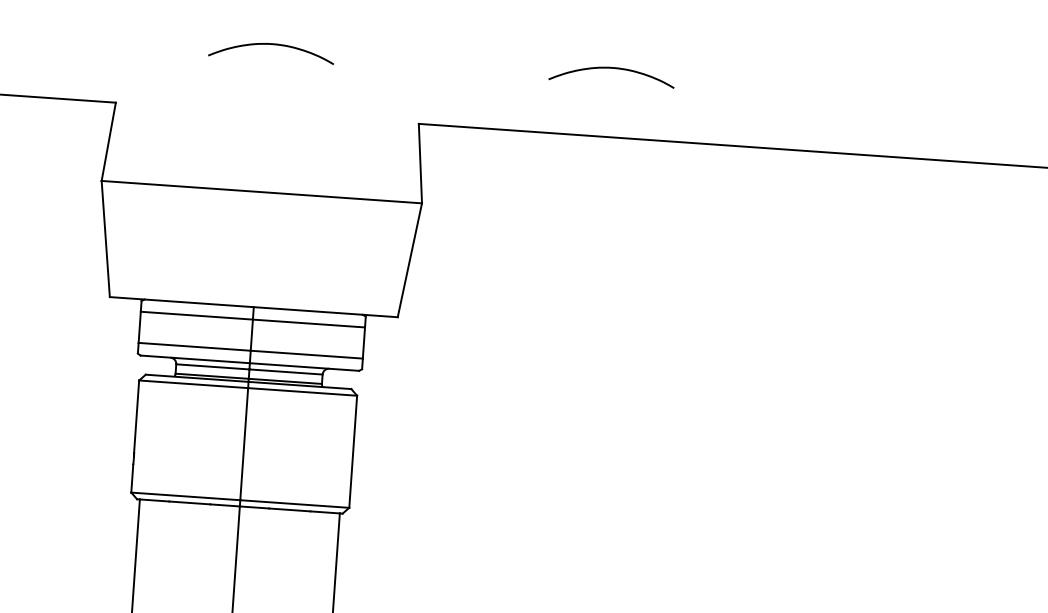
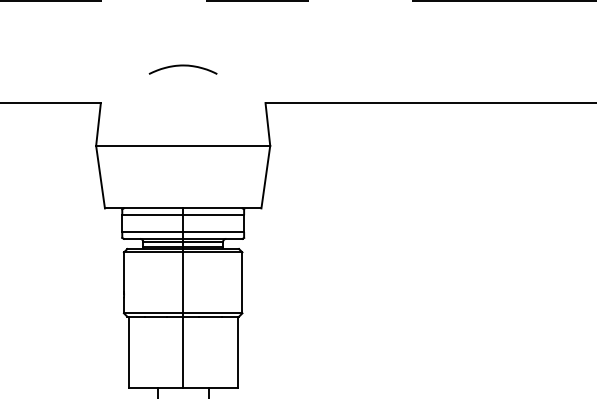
curve: (611, 69) -> (367, 66), removed

